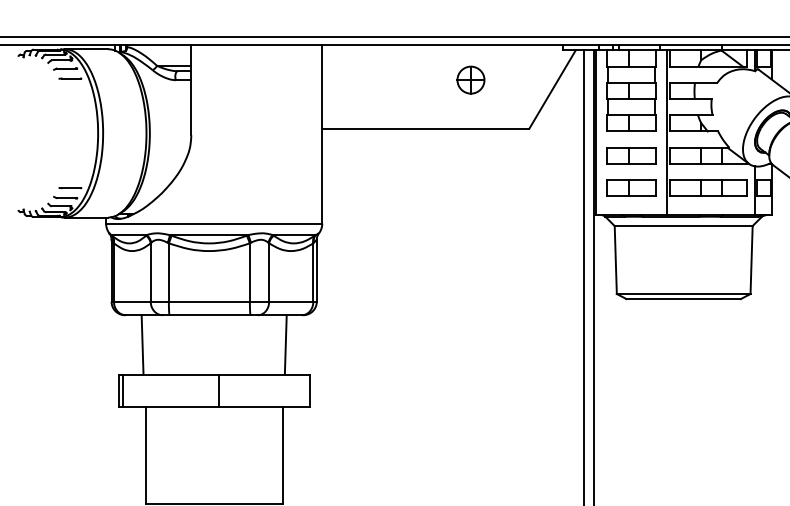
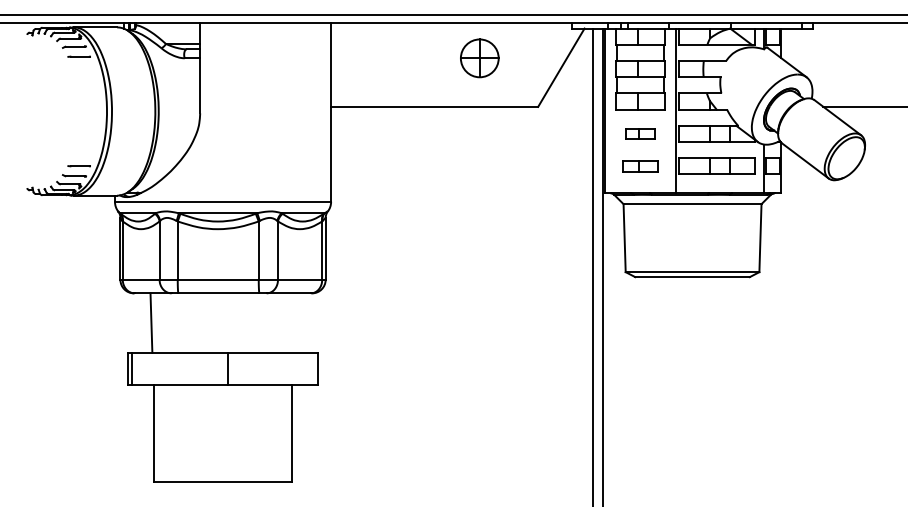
part: (470, 79) -> (479, 57), size x1.4
part: (631, 155) -> (640, 133), size x0.6
part: (631, 187) -> (640, 165), size x0.7
line: (285, 344) -> (294, 322), removed

